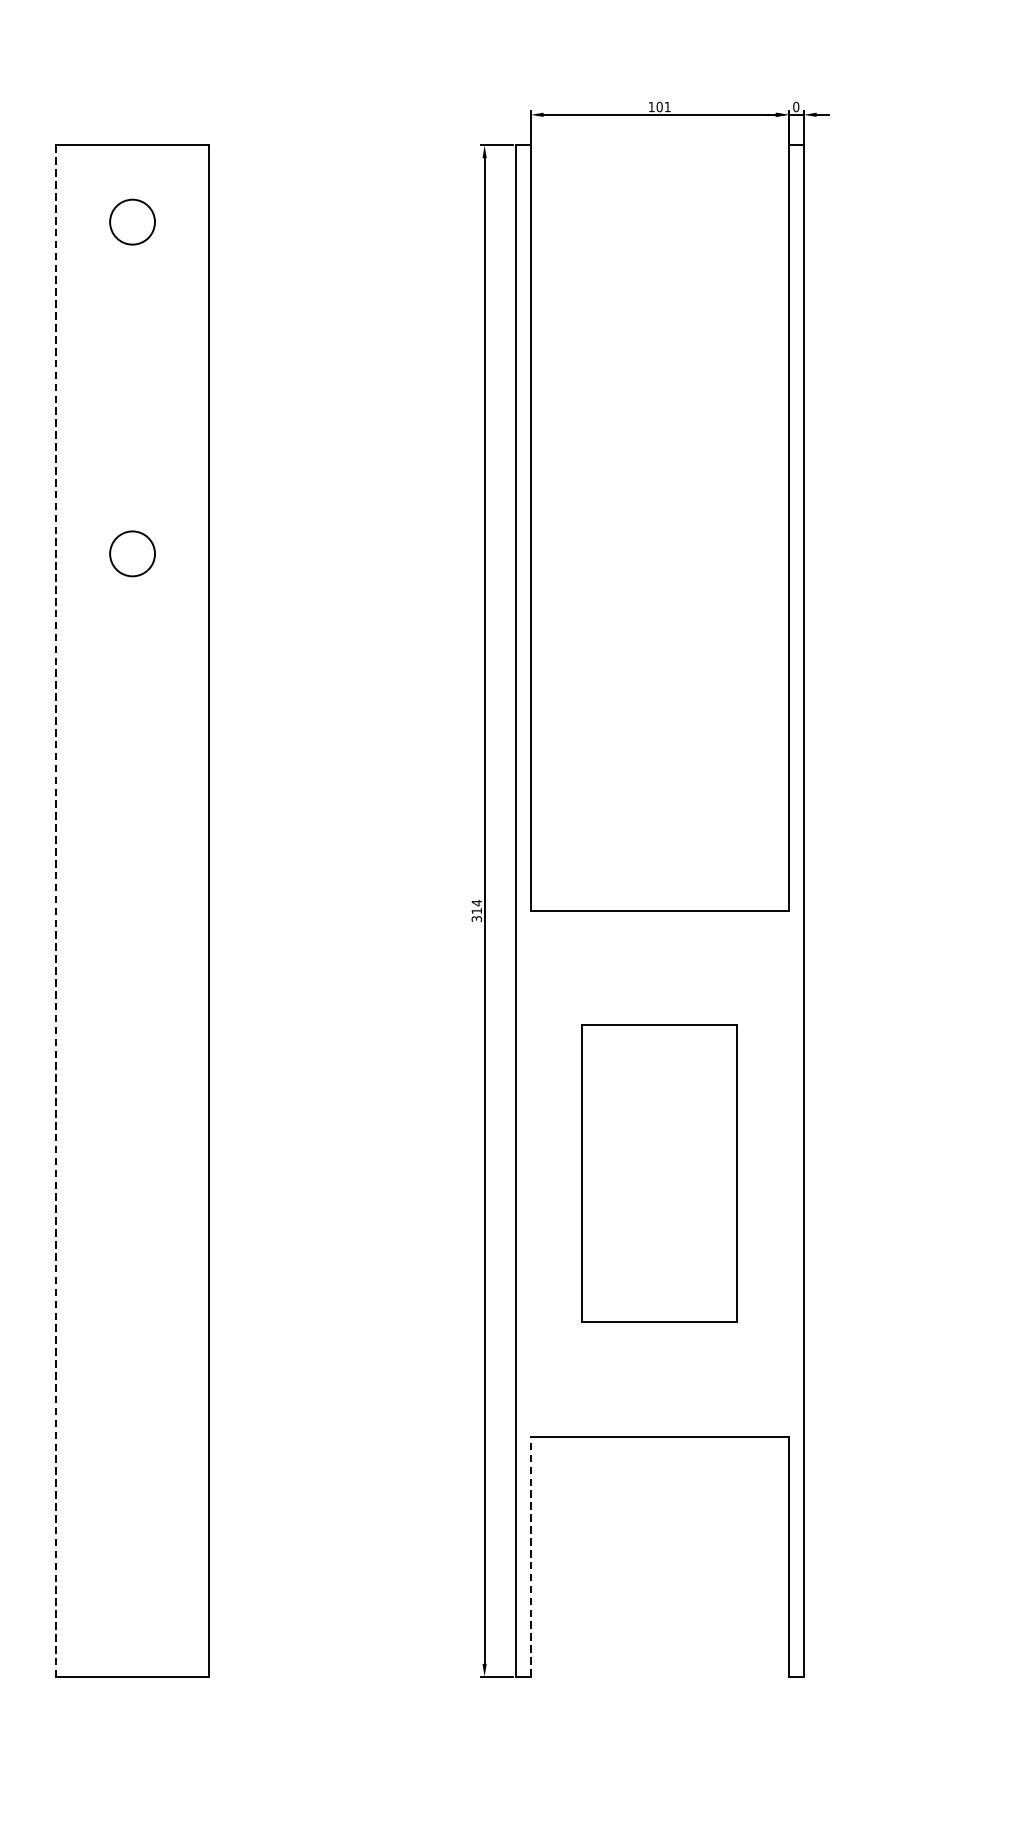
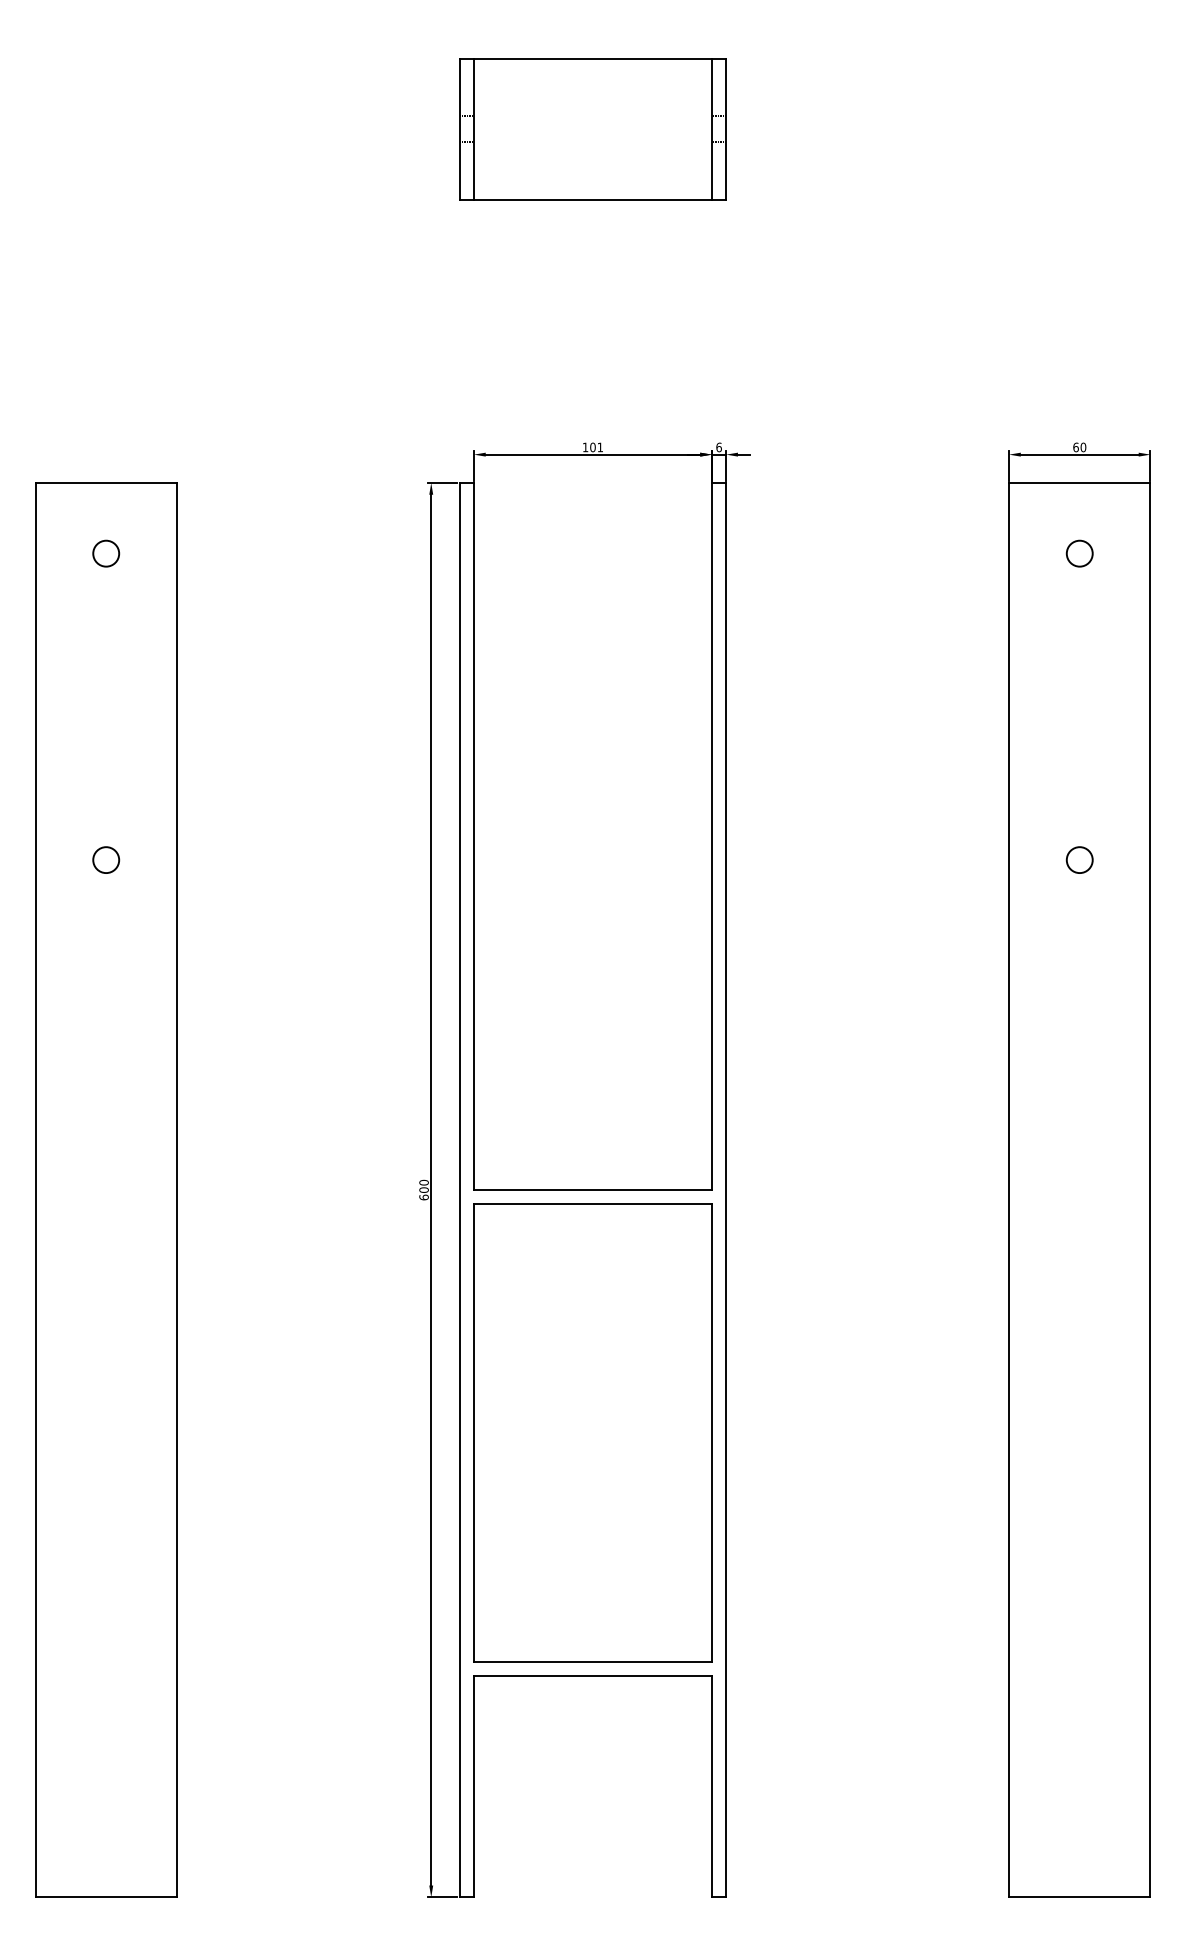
text: (795, 106) -> (718, 446), 0 -> 6
circle: (133, 221) -> (106, 553), size x0.62
circle: (133, 553) -> (106, 859), size x0.62
text: (476, 910) -> (423, 1189), 314 -> 600
line: (56, 911) -> (35, 1190), dashed -> solid
part: (659, 1173) -> (592, 1432), size x1.67
line: (530, 1556) -> (473, 1786), dashed -> solid

